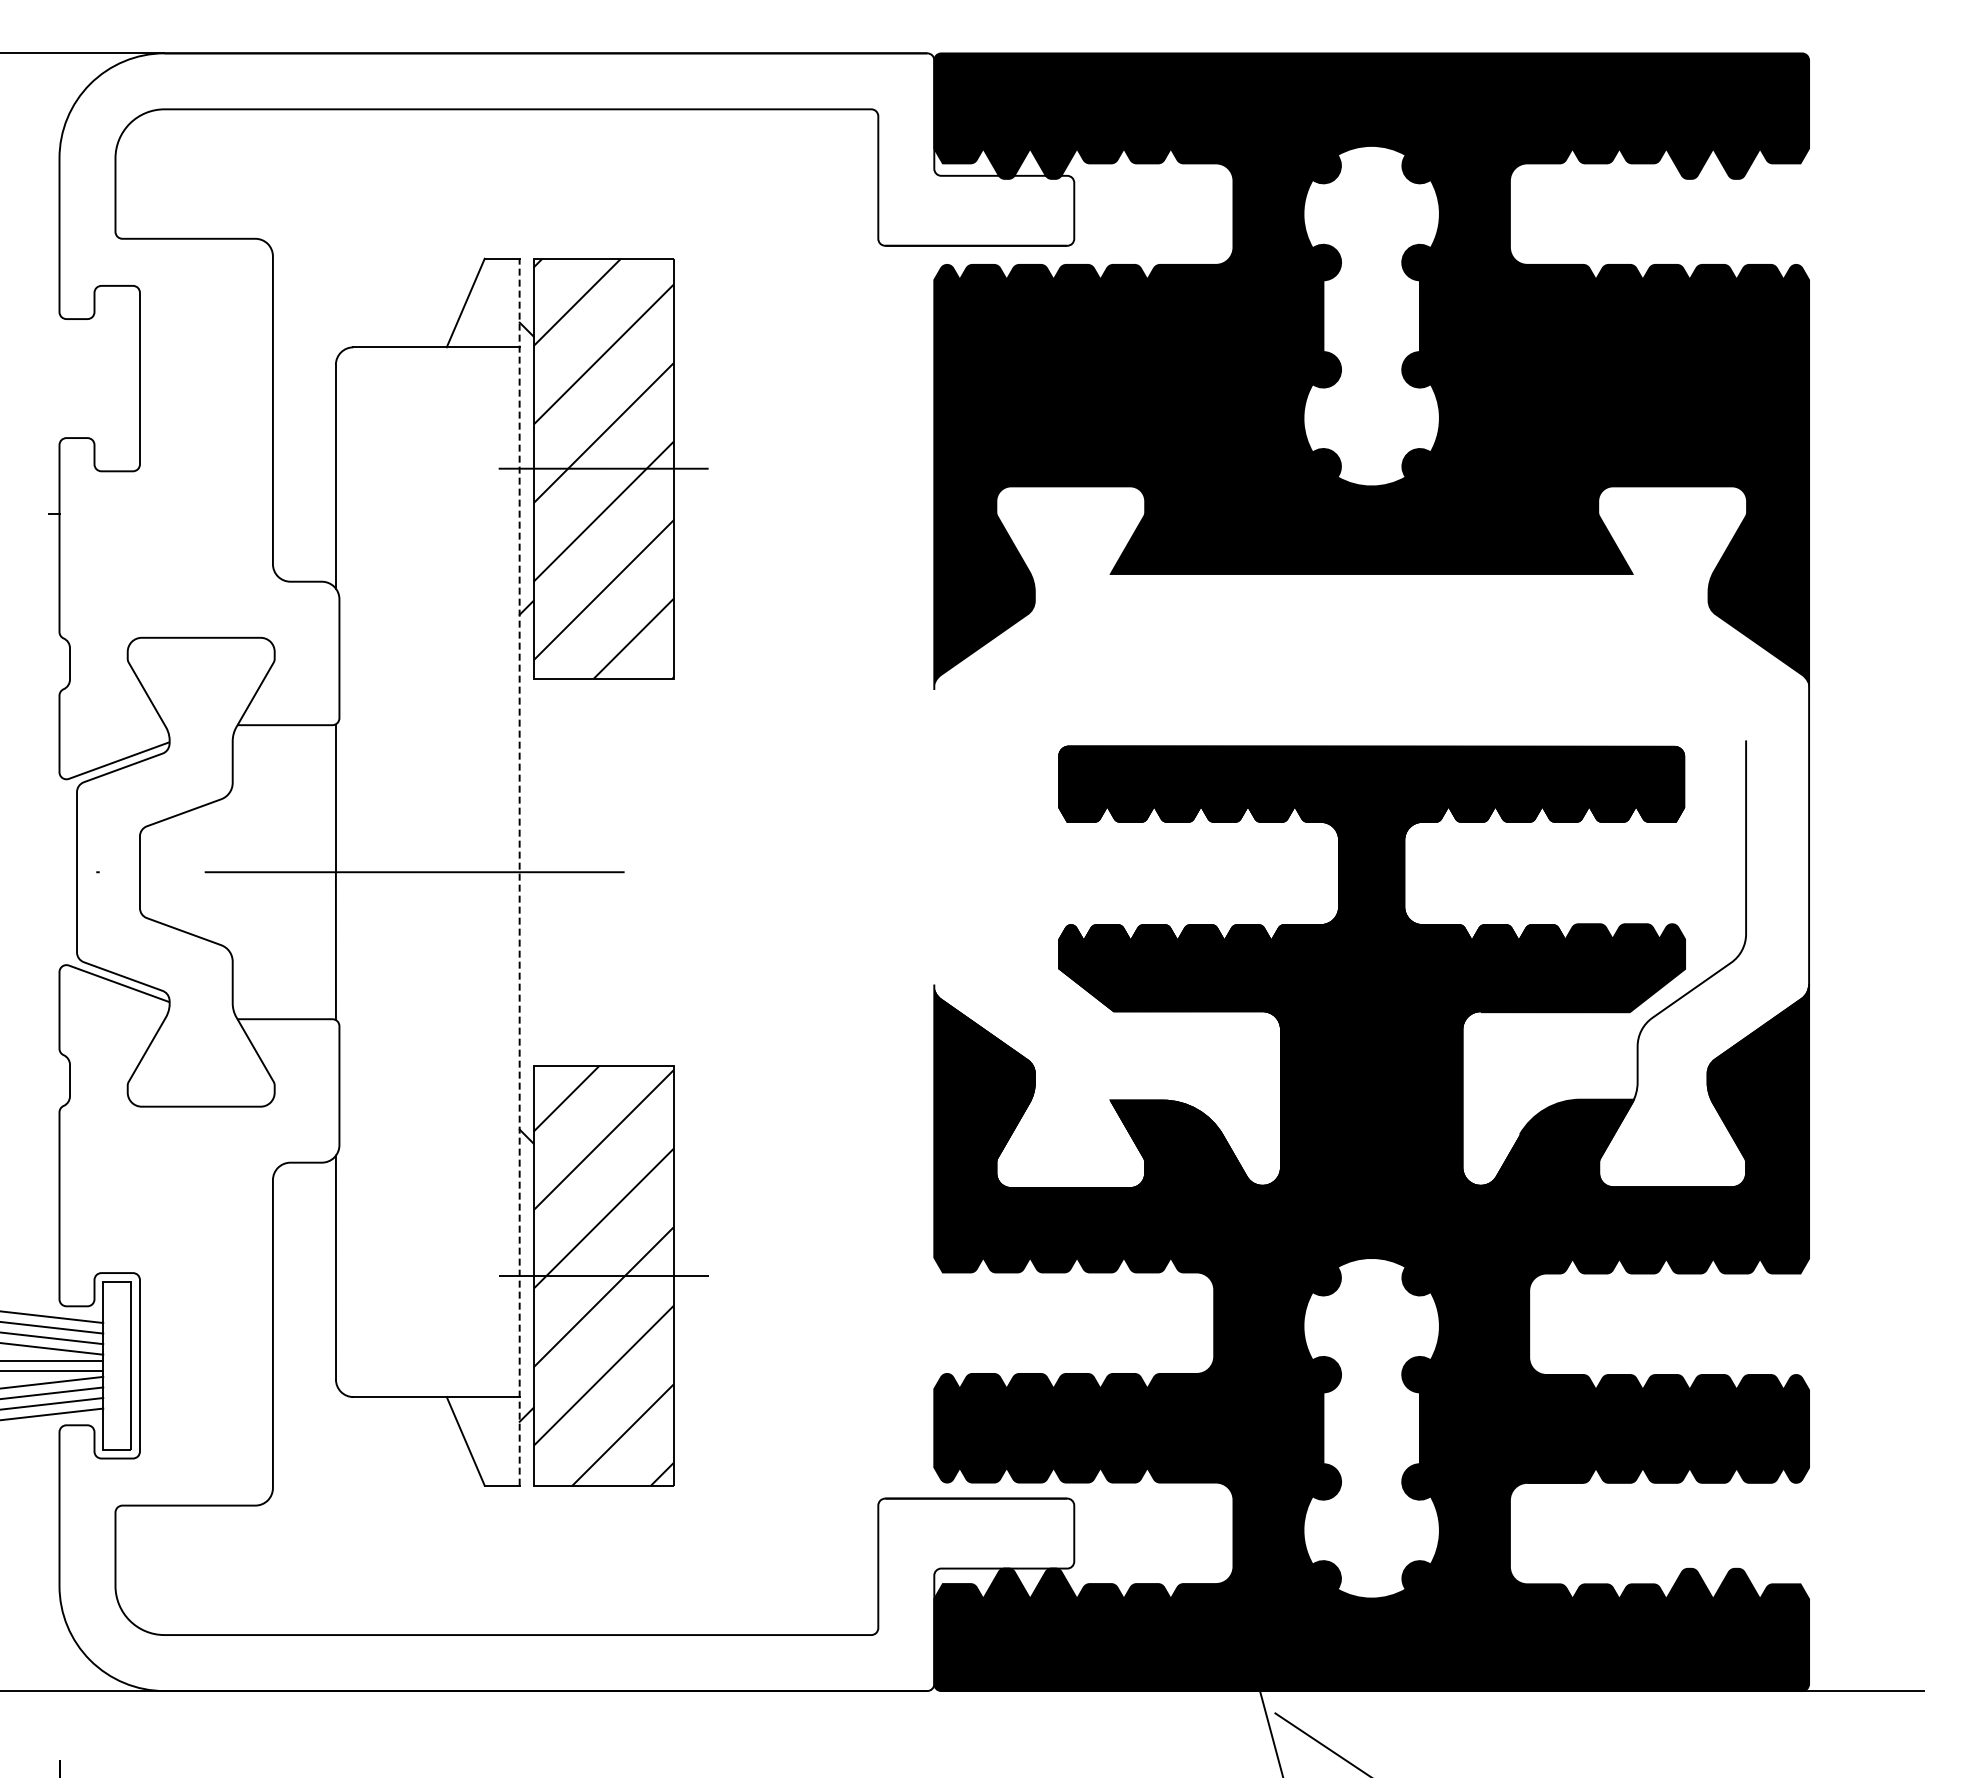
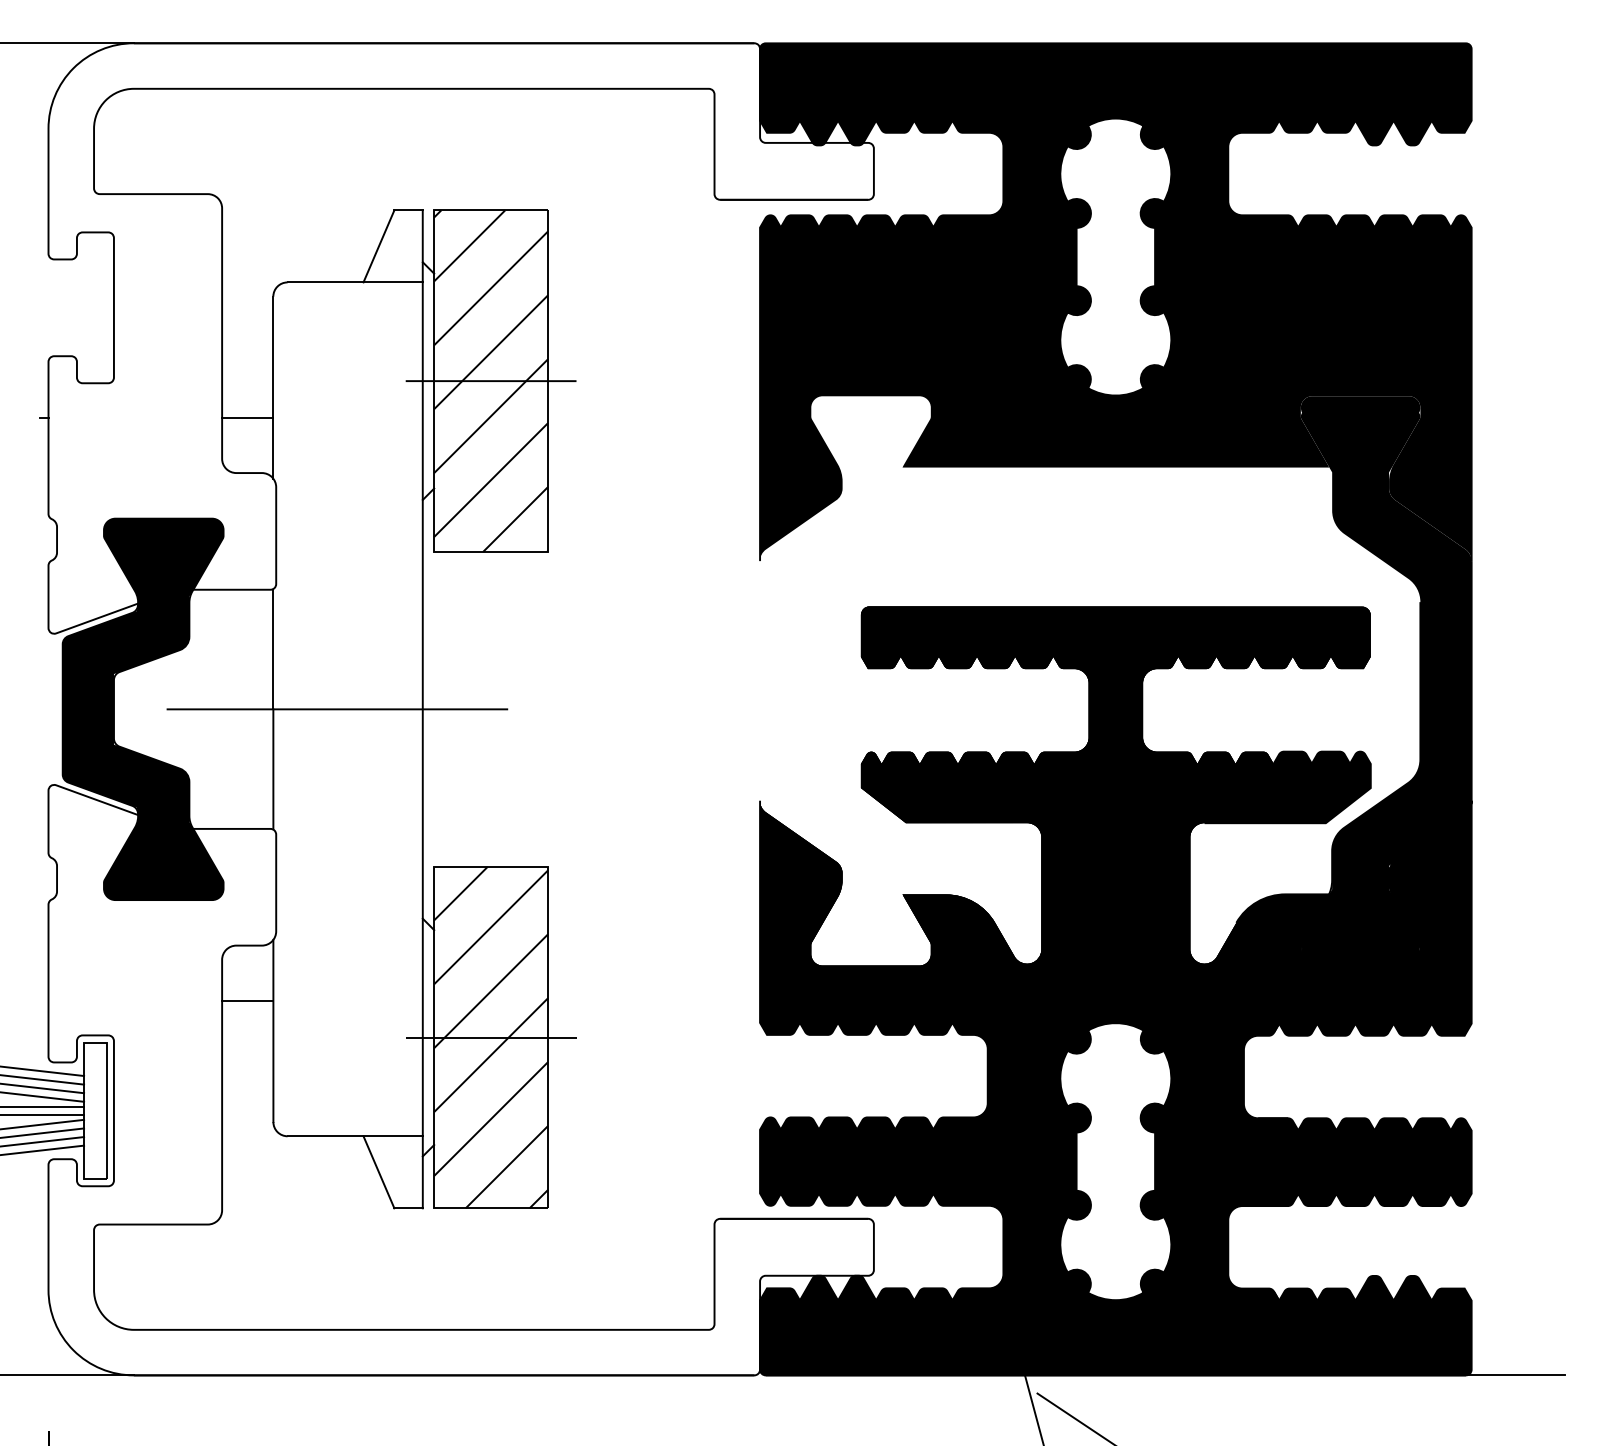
line: (303, 513) -> (246, 417), added
fill: (1704, 837) -> (1386, 681), added
fill: (175, 871) -> (142, 708), added
line: (519, 871) -> (422, 708), dashed -> solid
line: (303, 1230) -> (246, 1000), added

